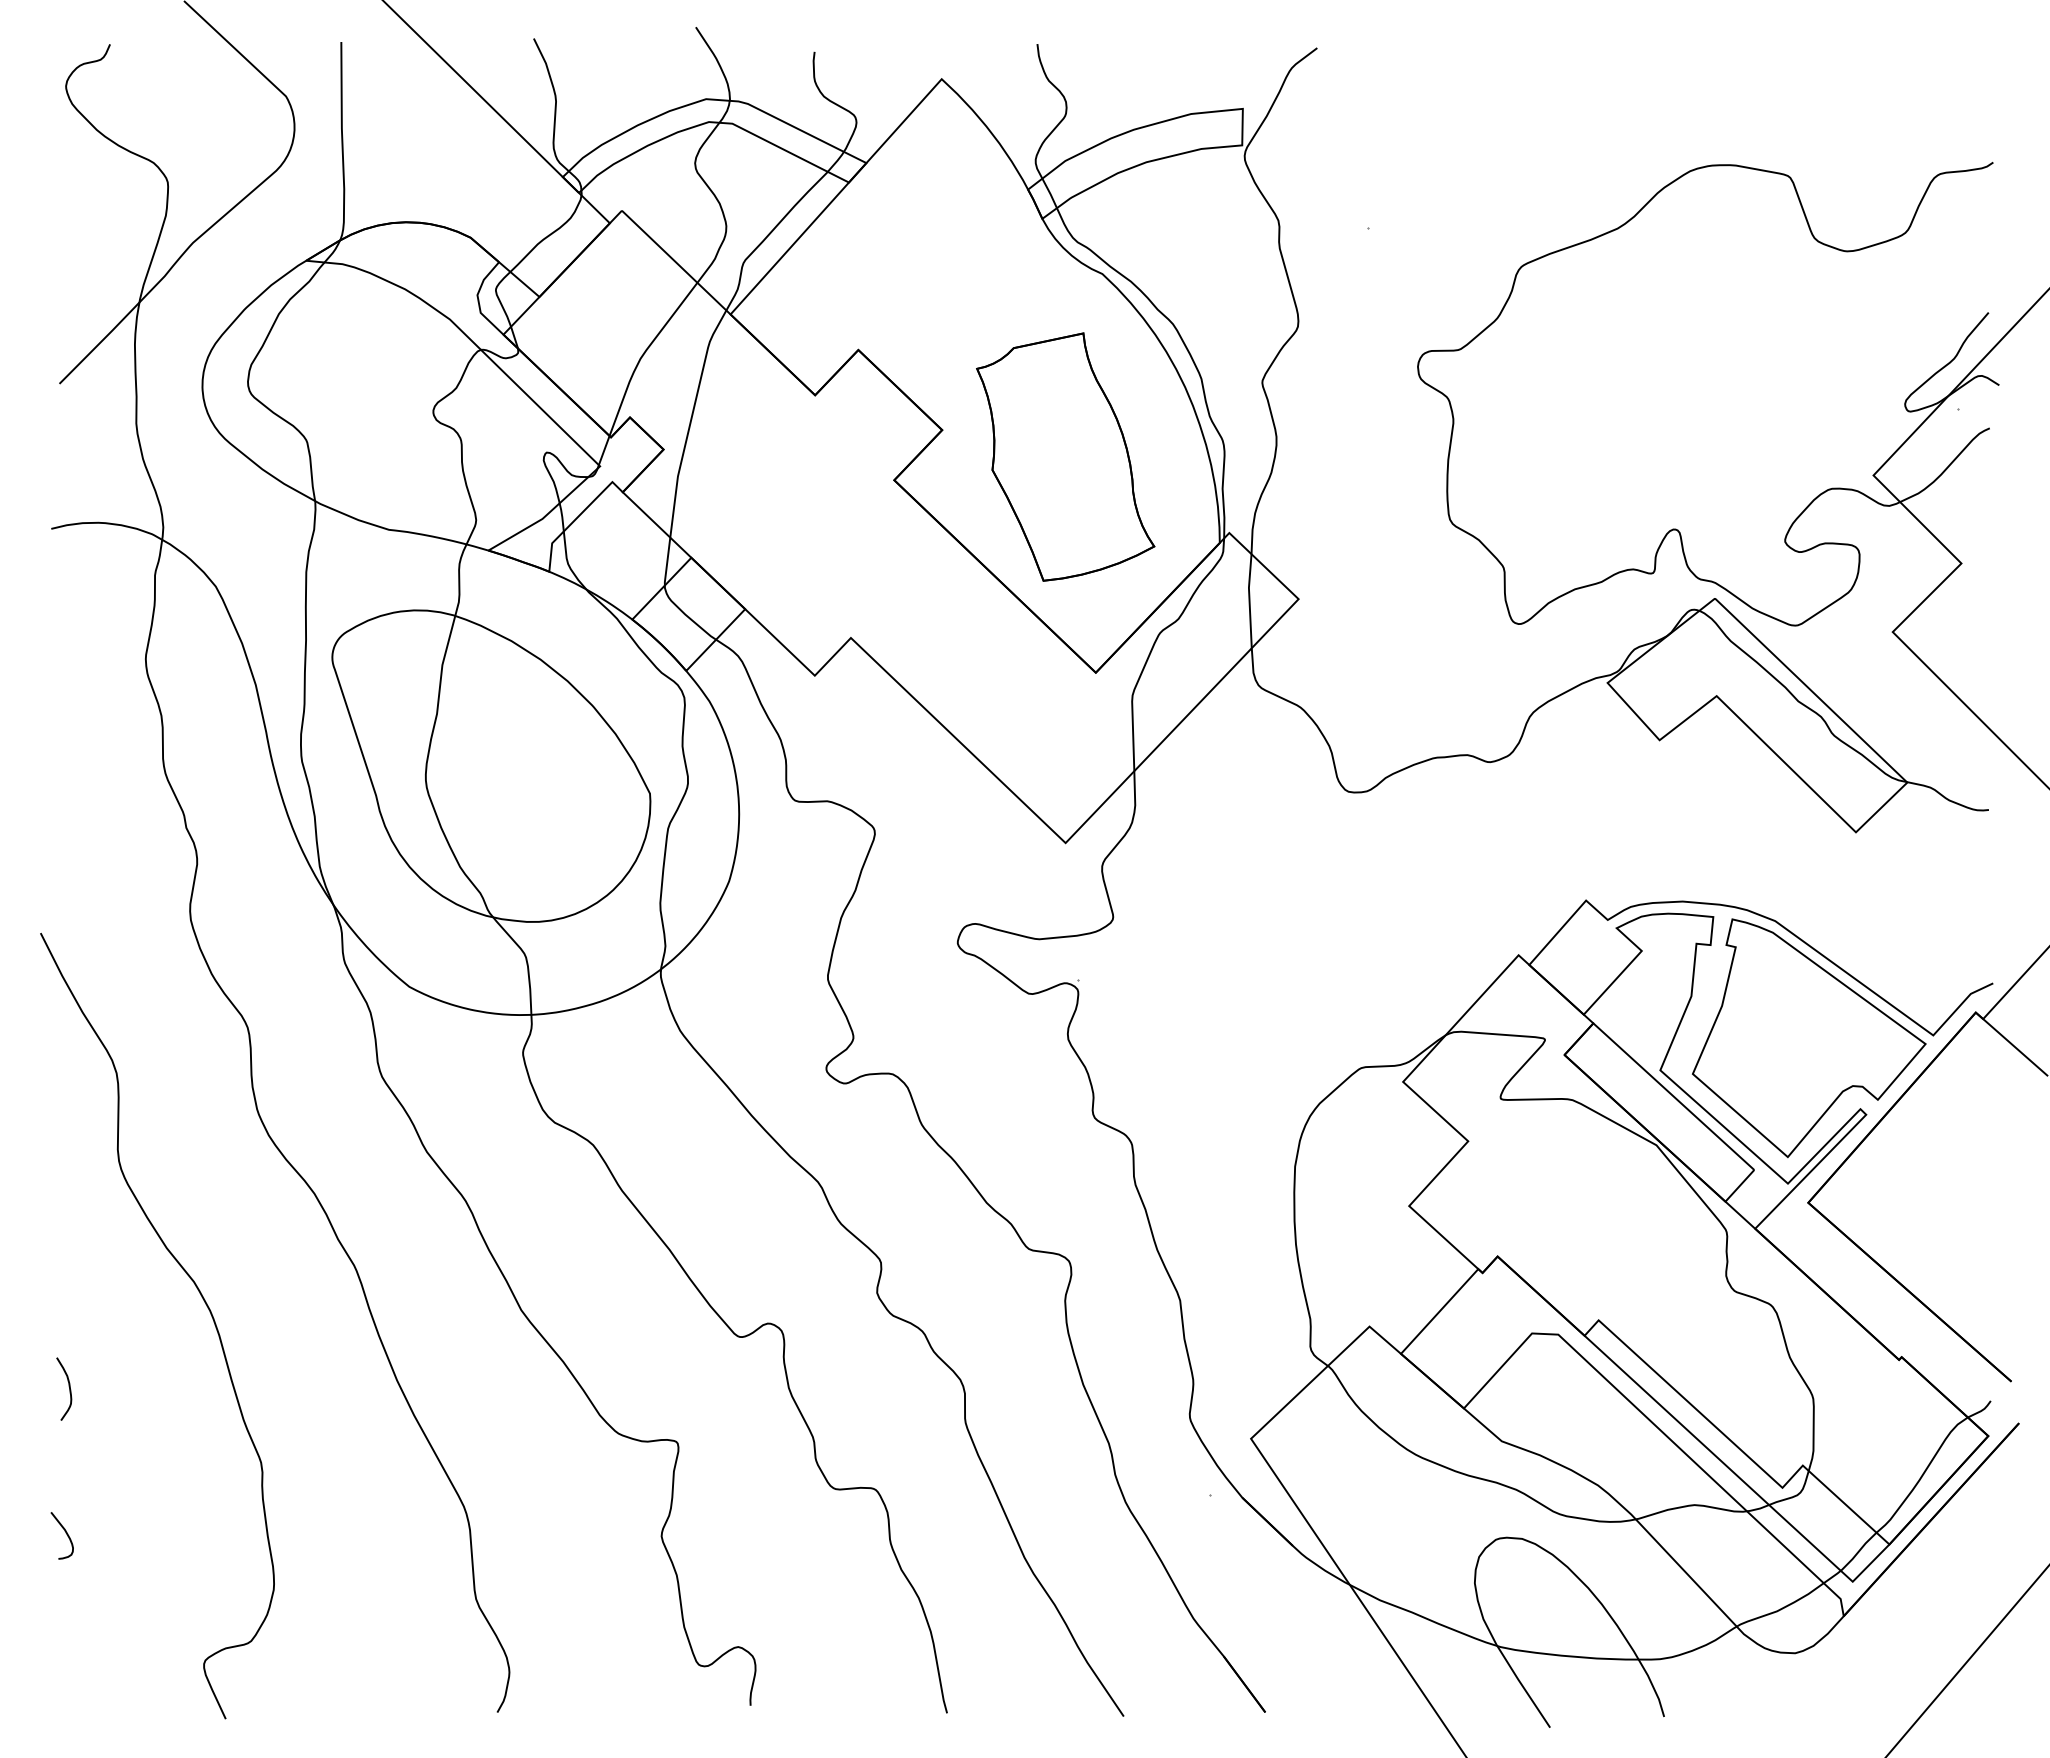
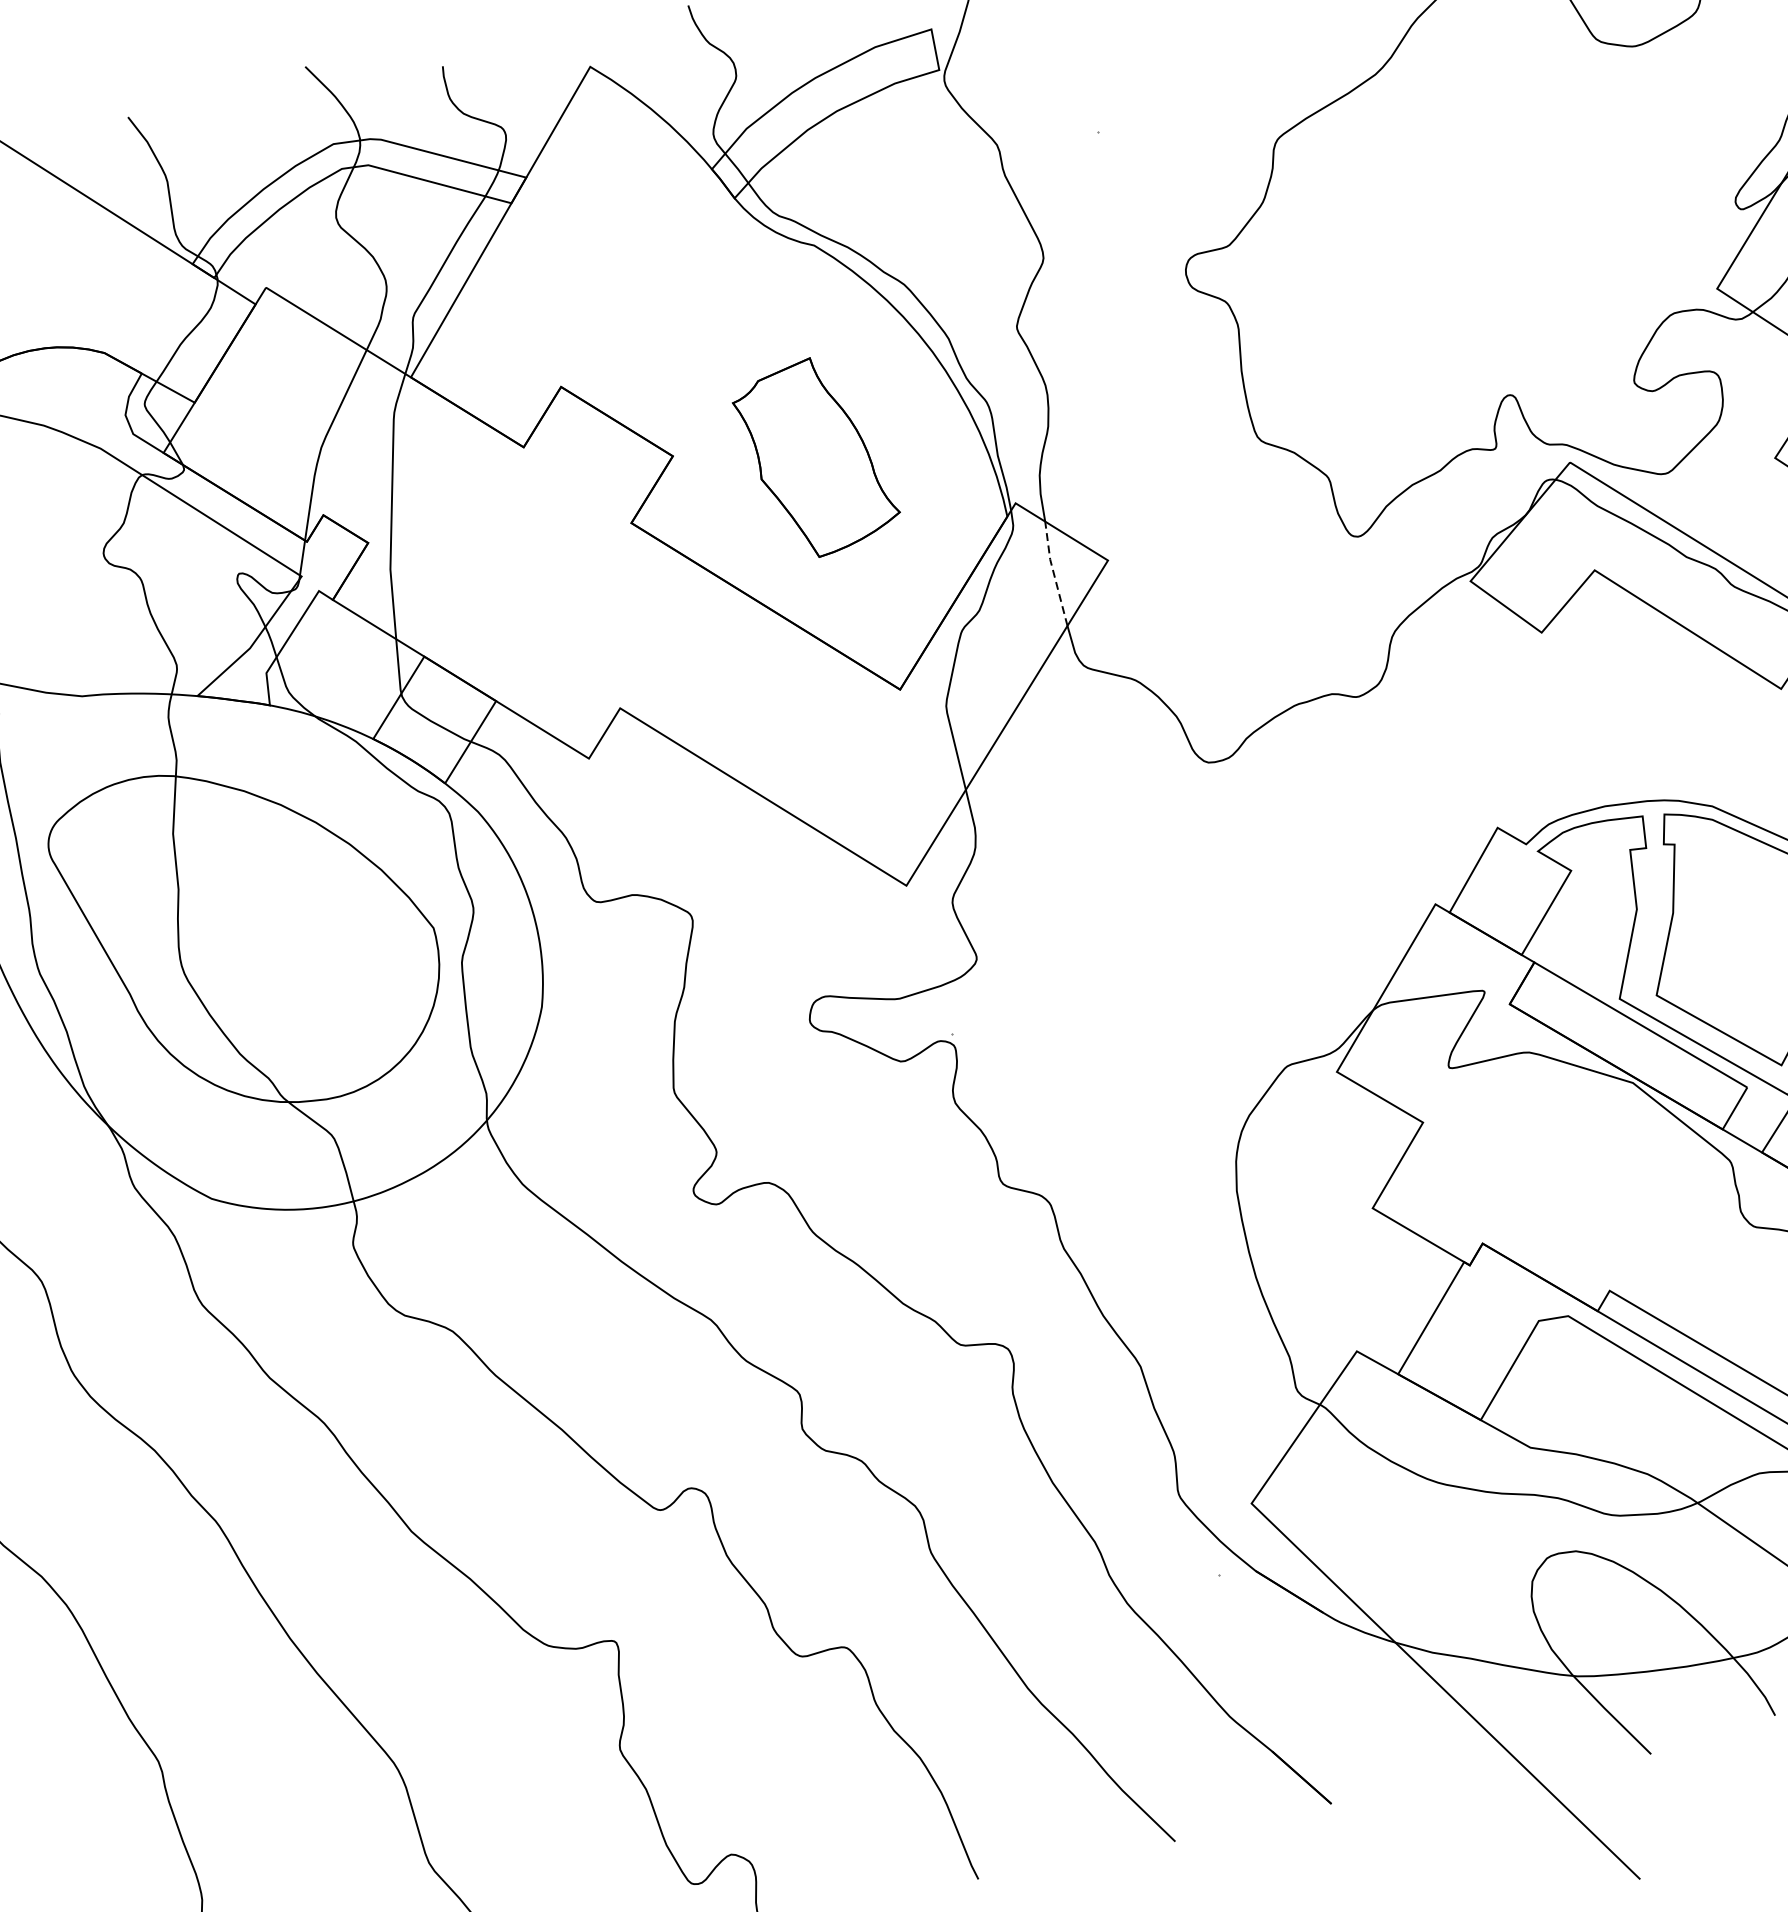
part: (1065, 456) -> (815, 456), size x0.7
line: (1249, 600) -> (1053, 573), solid -> dashed

